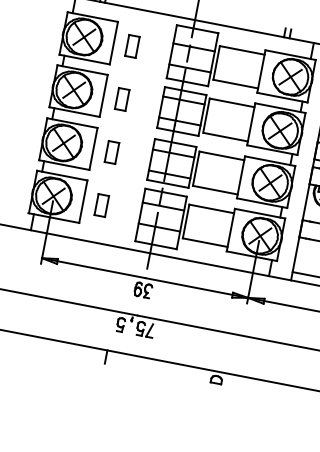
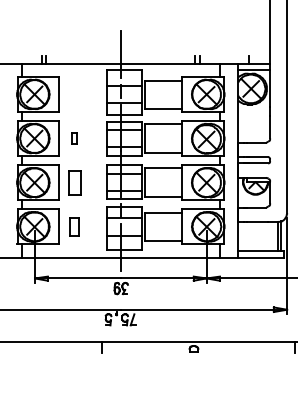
part: (132, 46) -> (74, 94), removed
part: (121, 99) -> (74, 138), size x0.6
part: (111, 152) -> (74, 182), size x1.4

